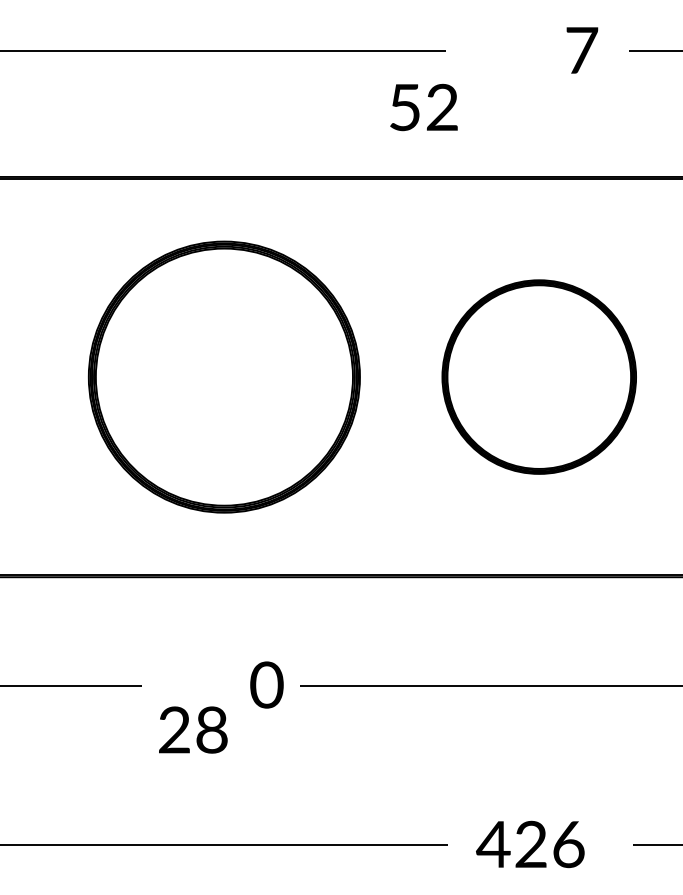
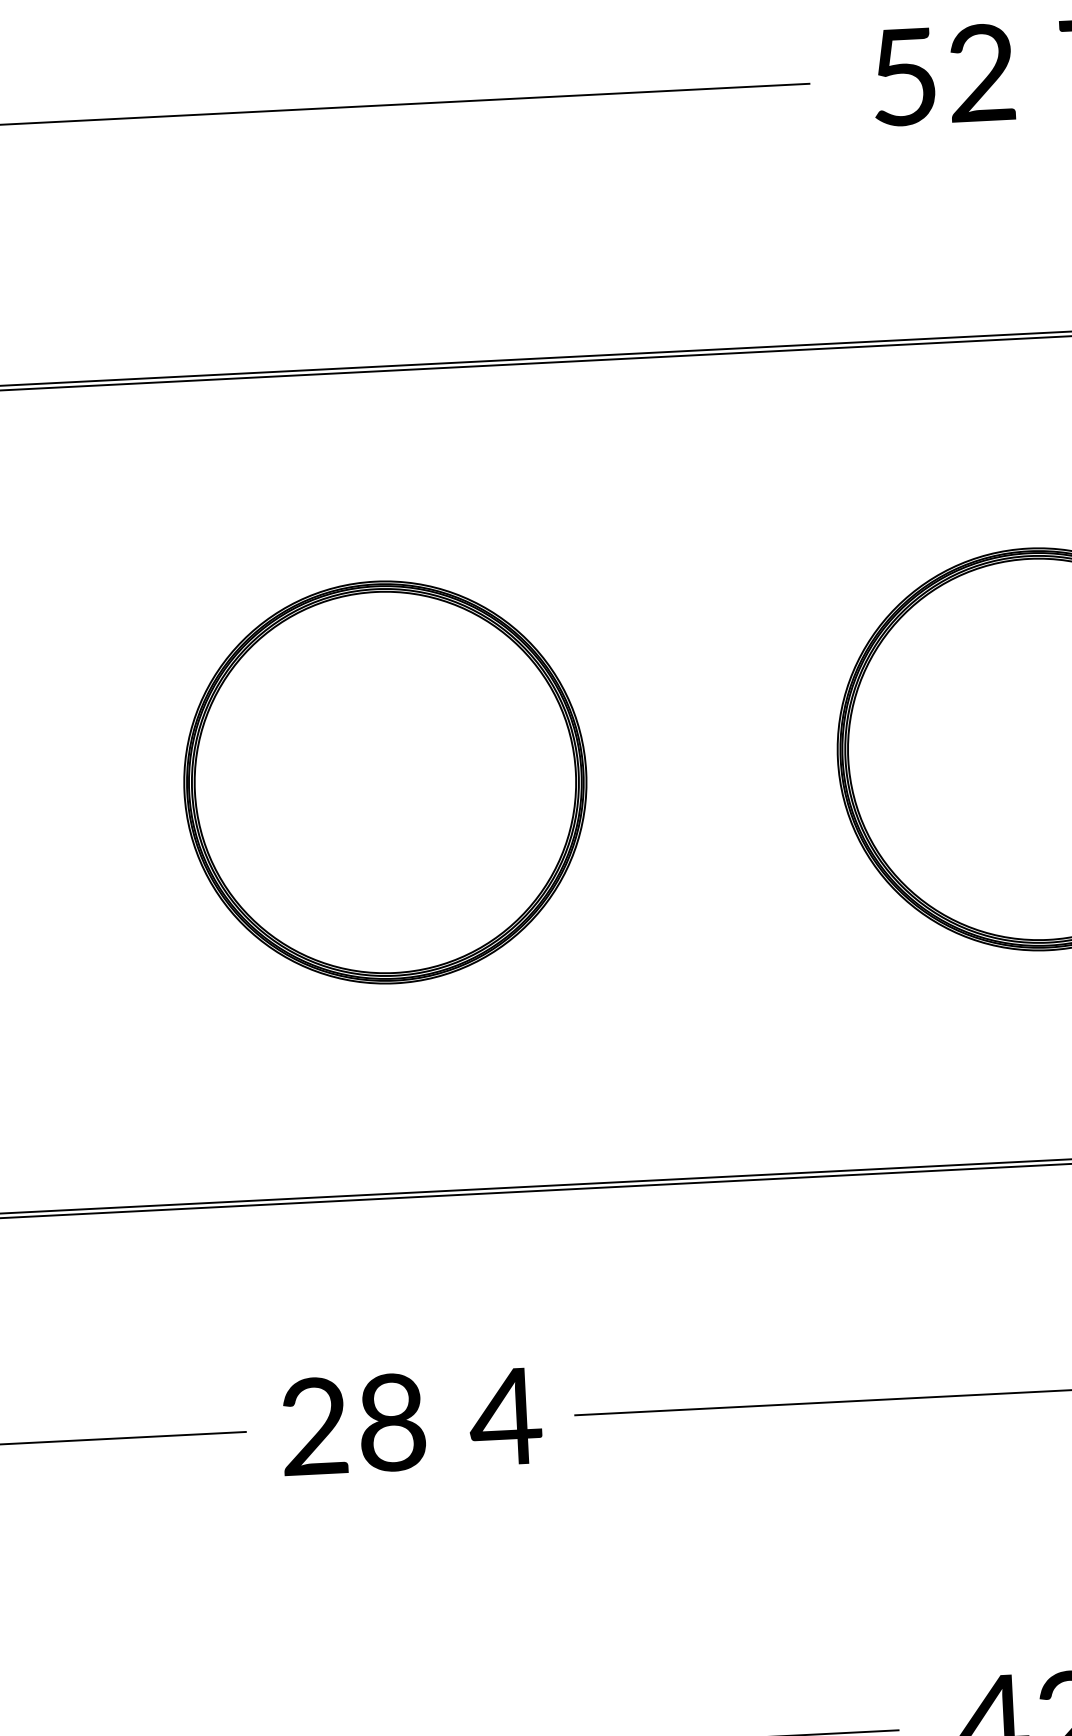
text: (423, 107) -> (942, 75), moved
part: (223, 376) -> (383, 781), size x0.71
text: (266, 684) -> (505, 1415), 0 -> 4
text: (193, 729) -> (353, 1423), moved

